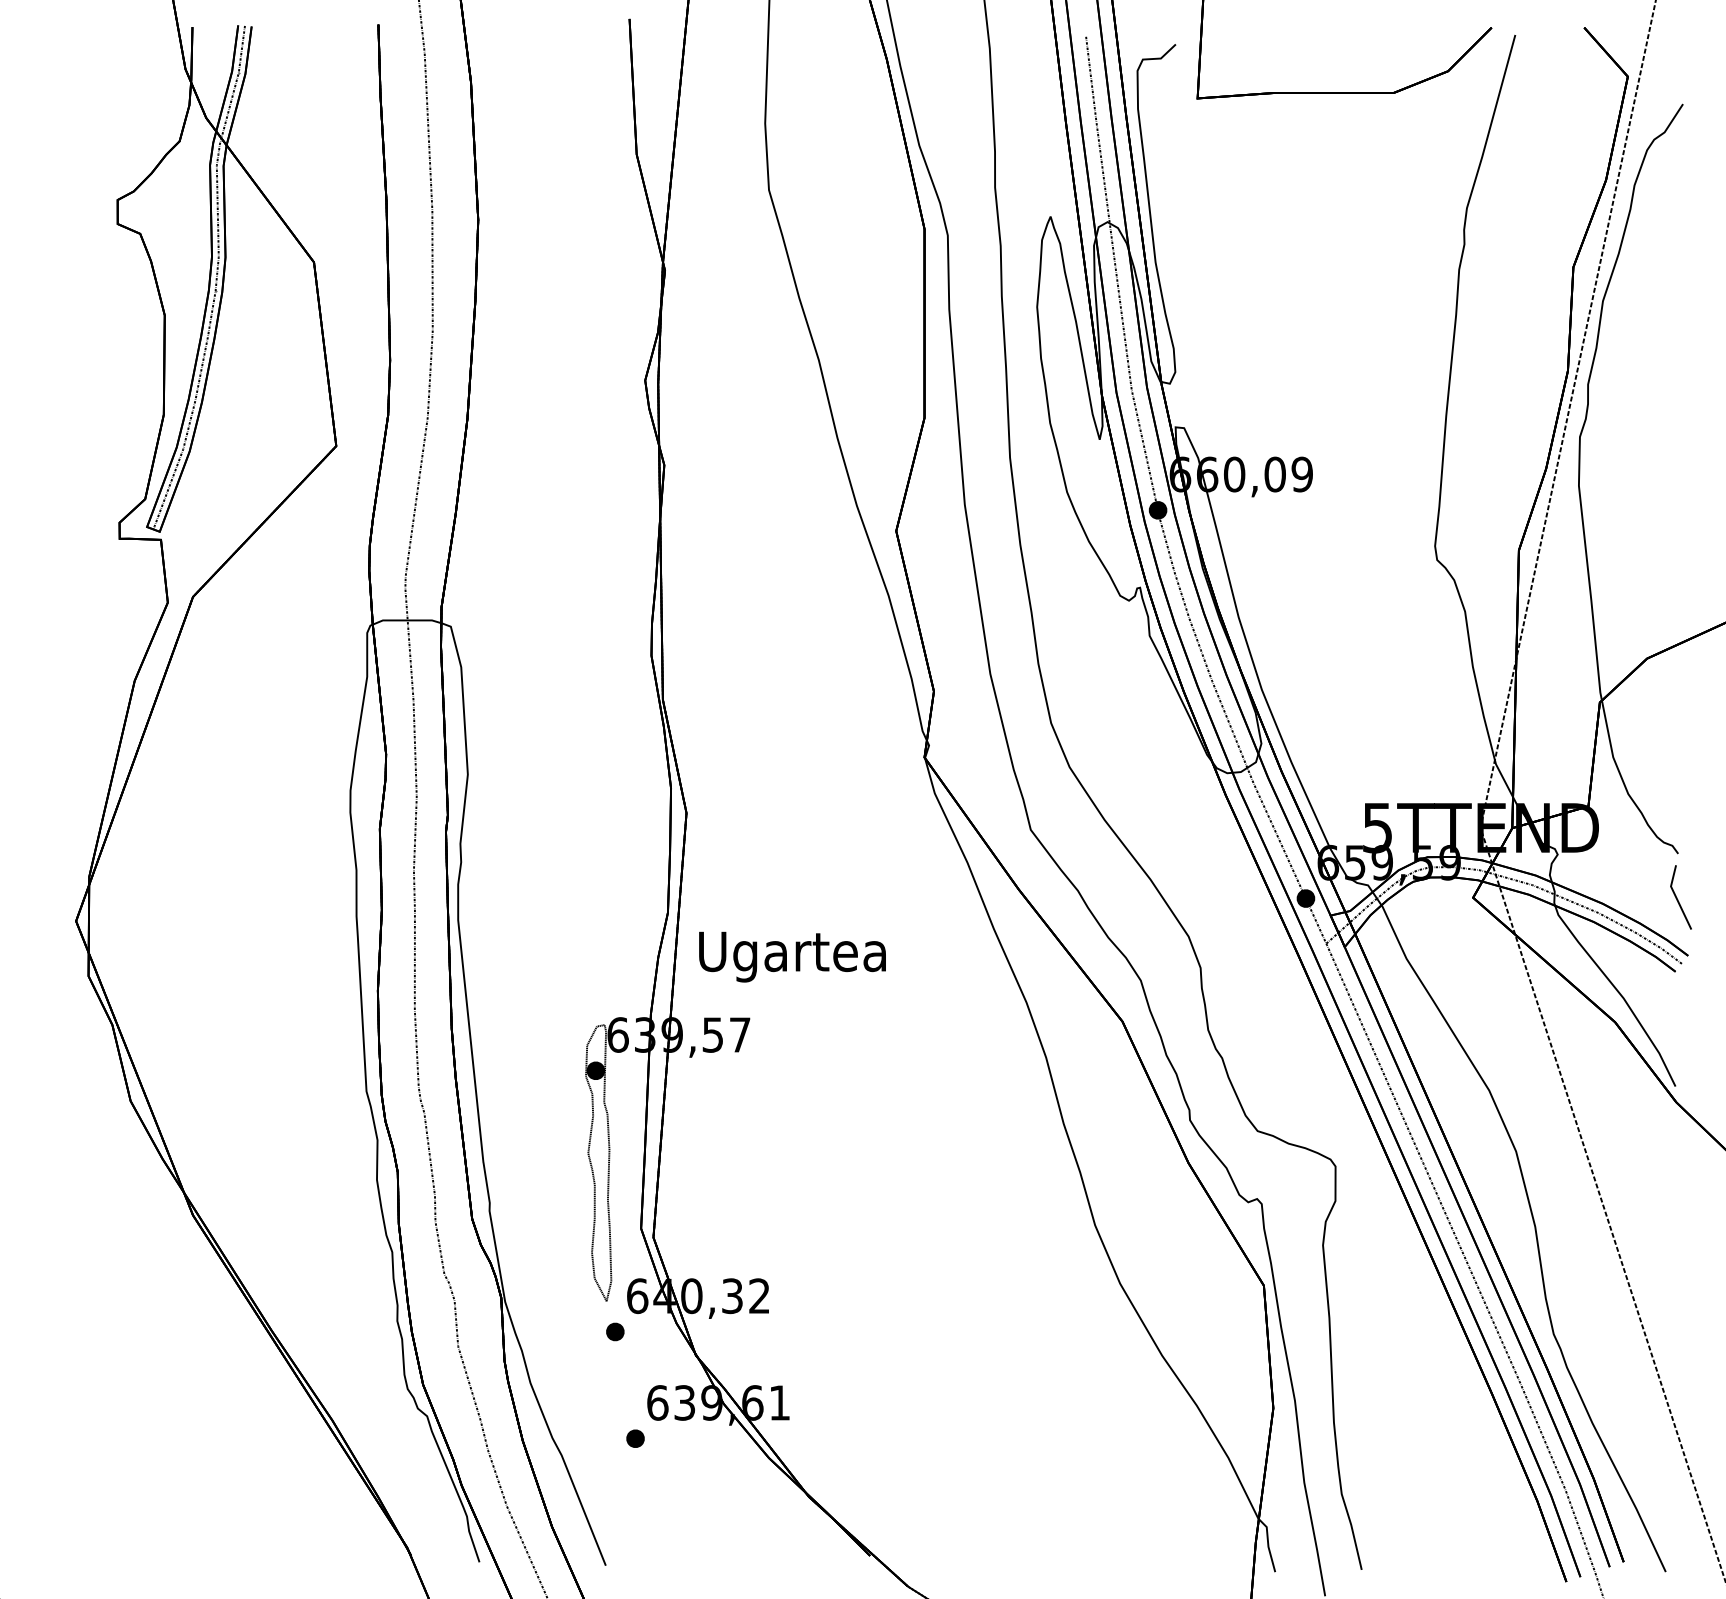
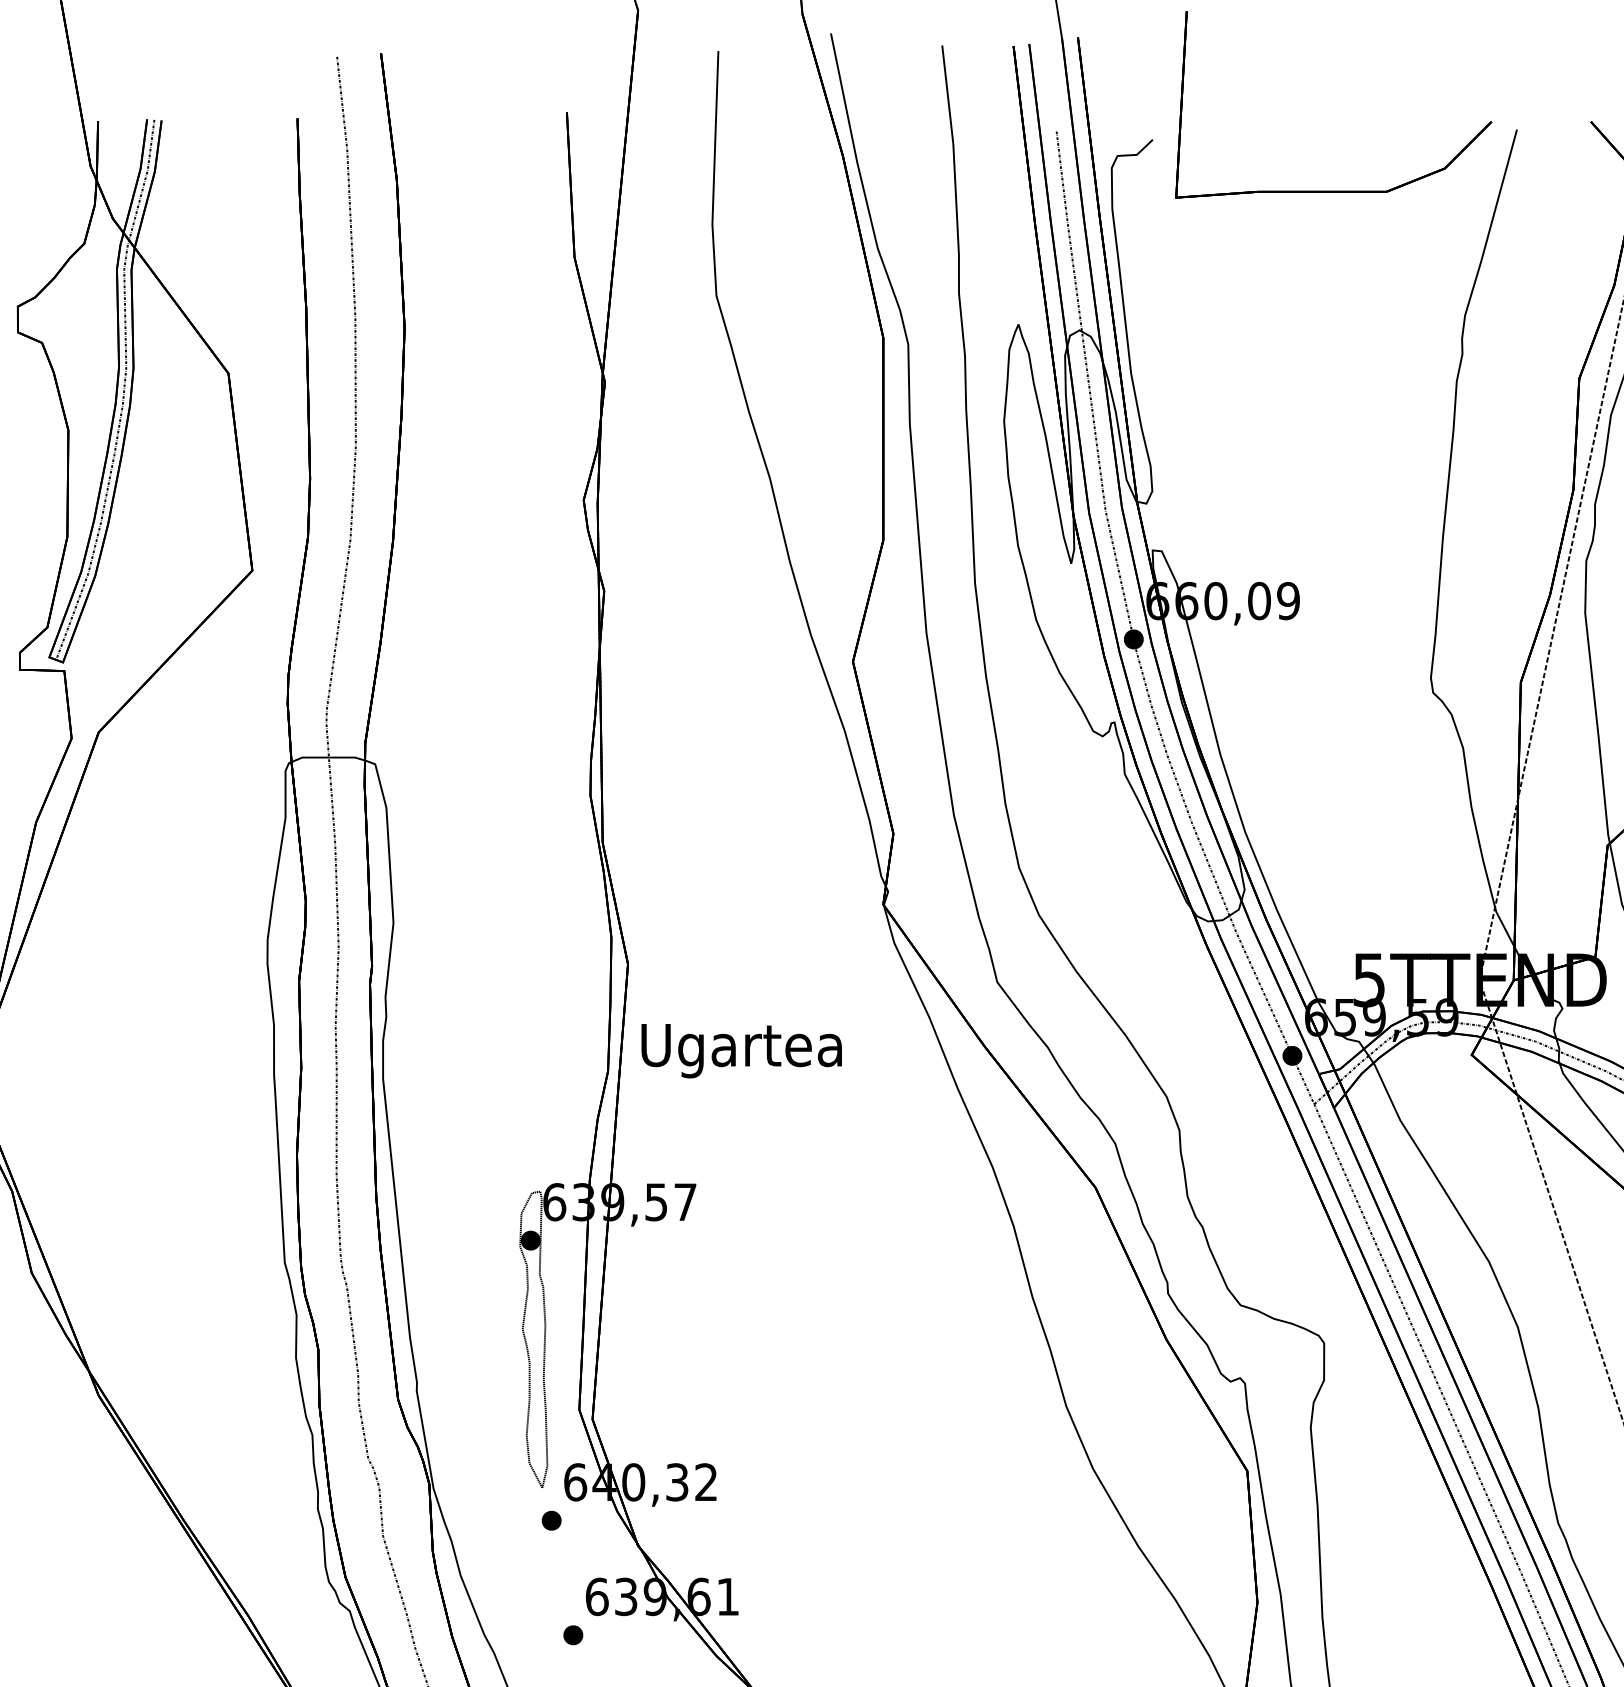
text: (792, 956) -> (741, 1050), moved

